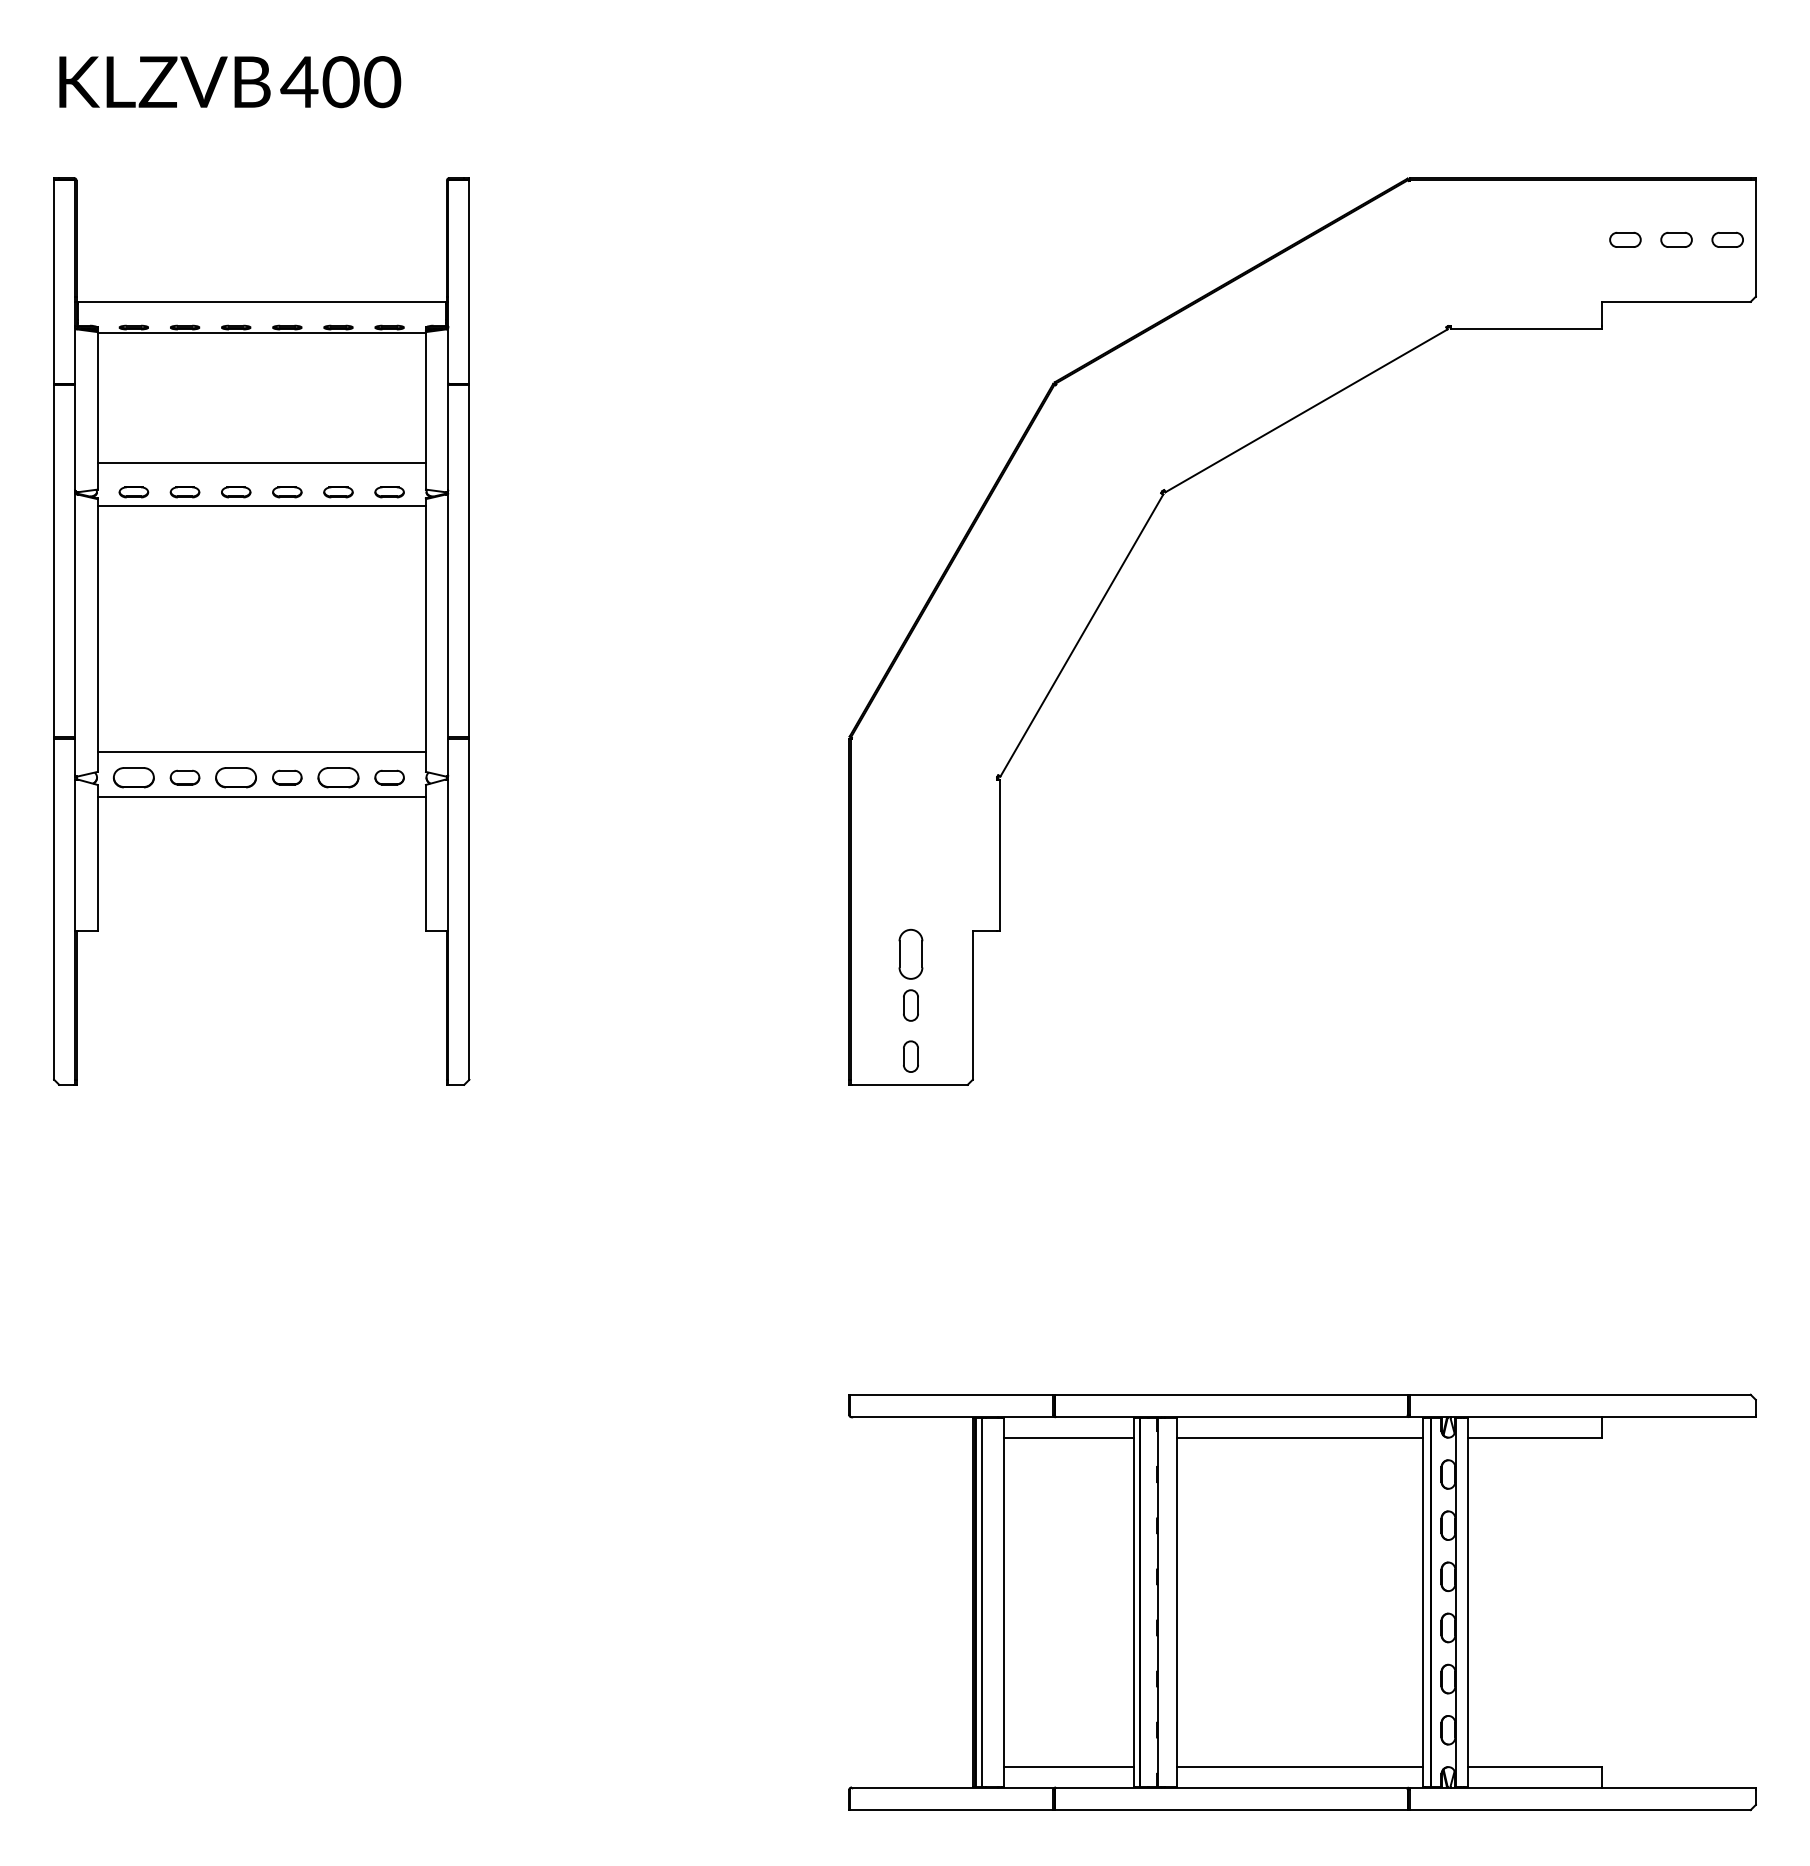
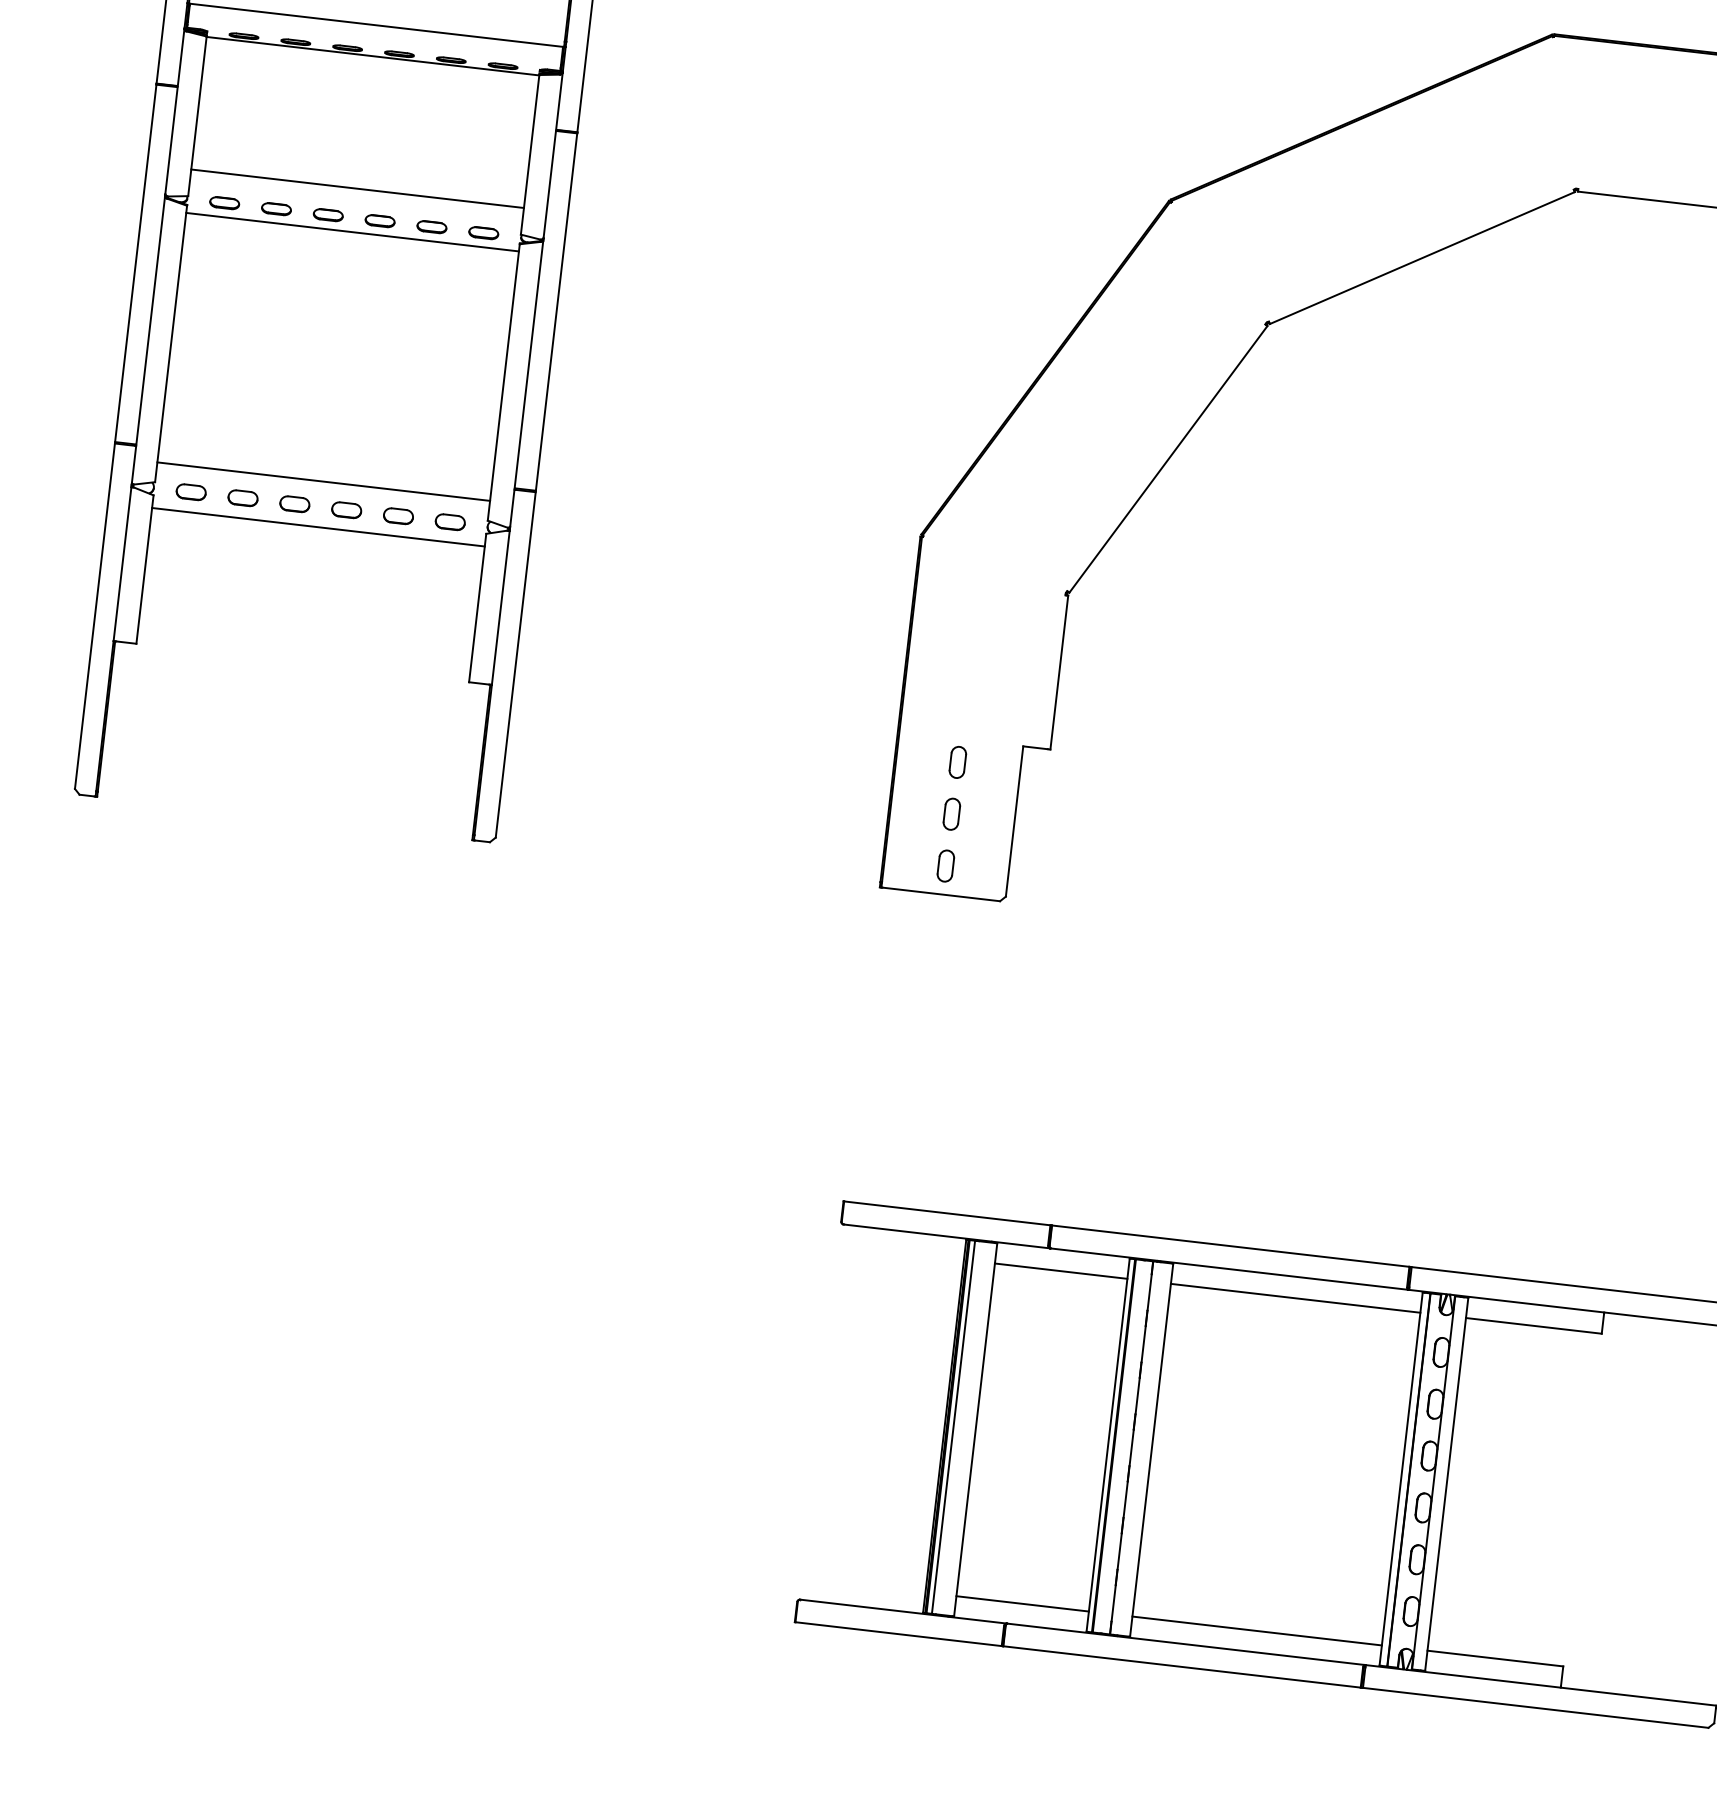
part: (133, 777) -> (190, 492), size x0.71
part: (236, 777) -> (295, 504), size x0.71
part: (338, 777) -> (398, 516), size x0.71
part: (910, 954) -> (957, 762), size x0.62

